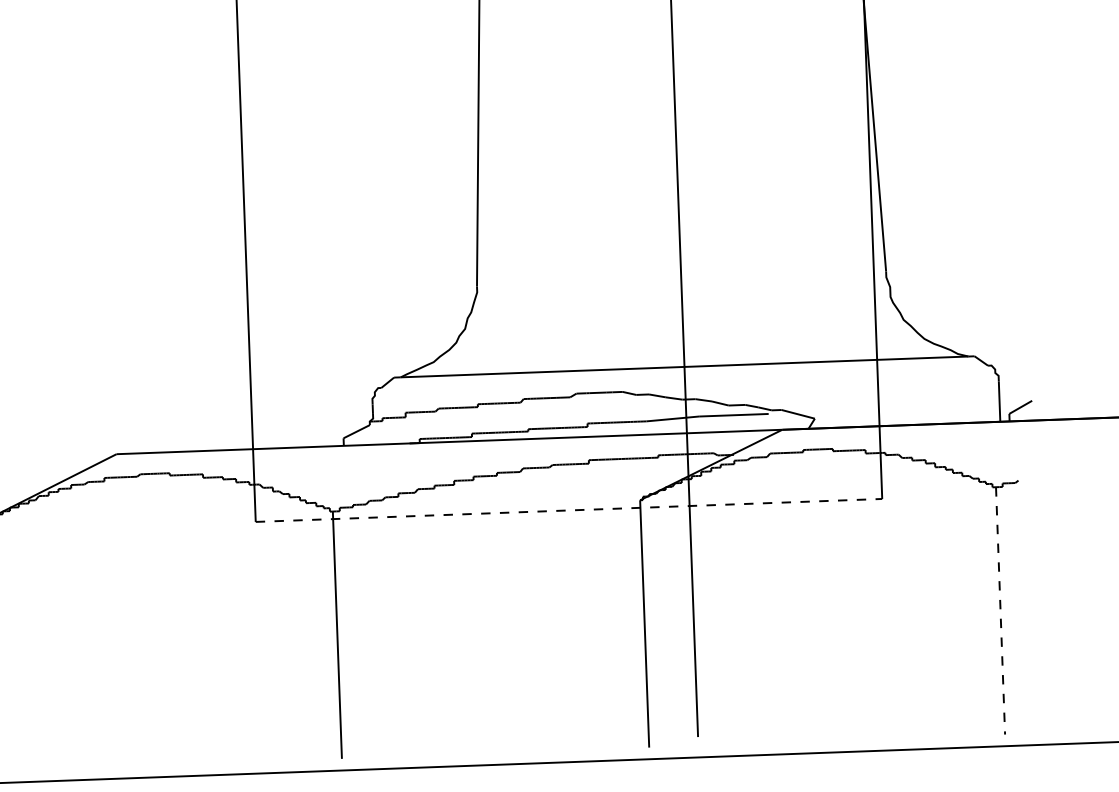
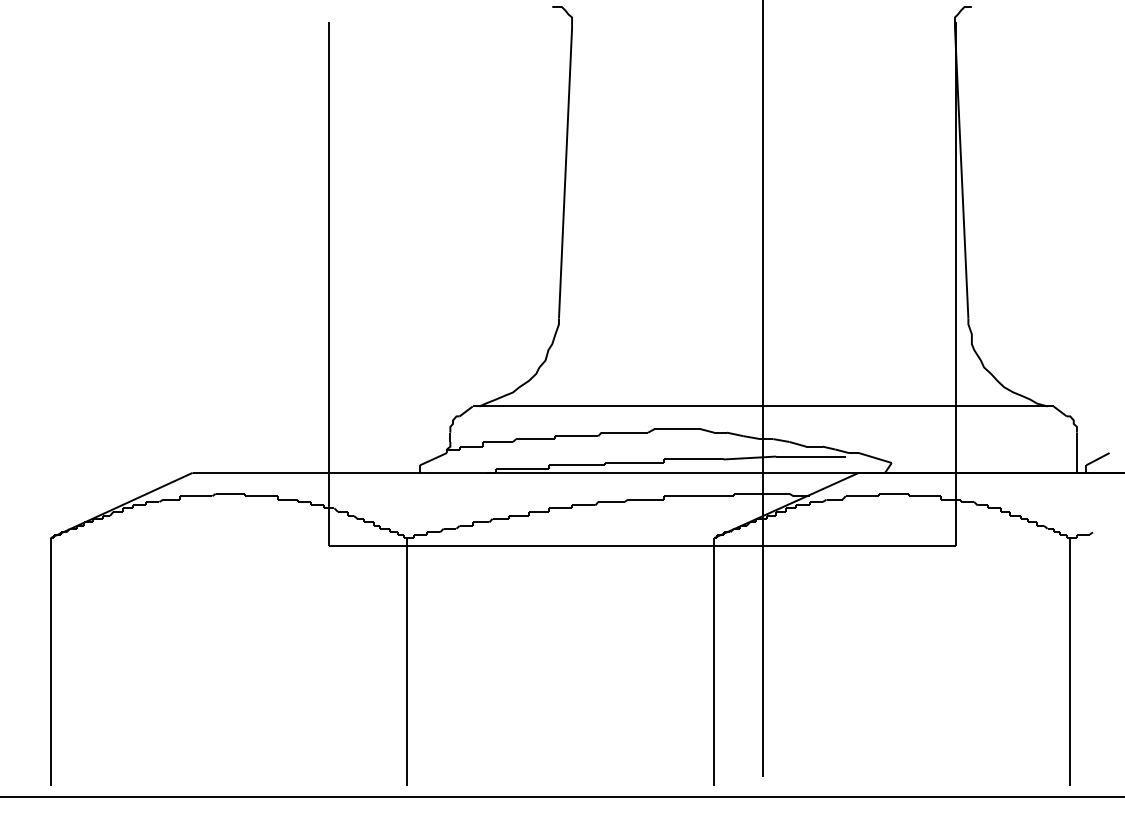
line: (569, 510) -> (643, 545), dashed -> solid
line: (1000, 610) -> (1070, 661), dashed -> solid

